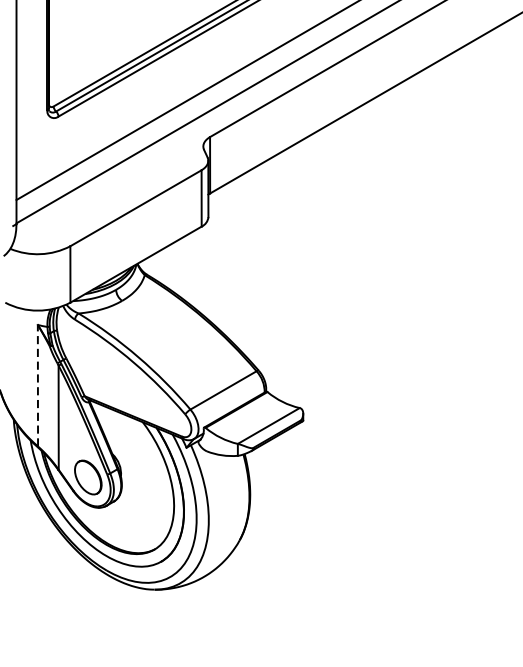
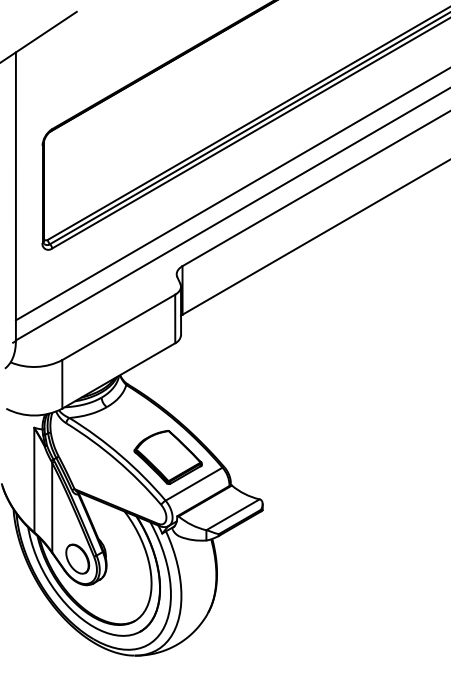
part: (192, 359) -> (167, 457), added
line: (38, 384) -> (34, 479), dashed -> solid

